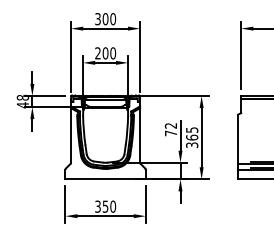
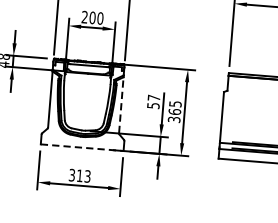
text: (170, 129) -> (153, 101), 72 -> 57
line: (140, 134) -> (121, 104), solid -> dashed
line: (106, 179) -> (83, 147), solid -> dashed
text: (109, 206) -> (83, 176), 350 -> 313

